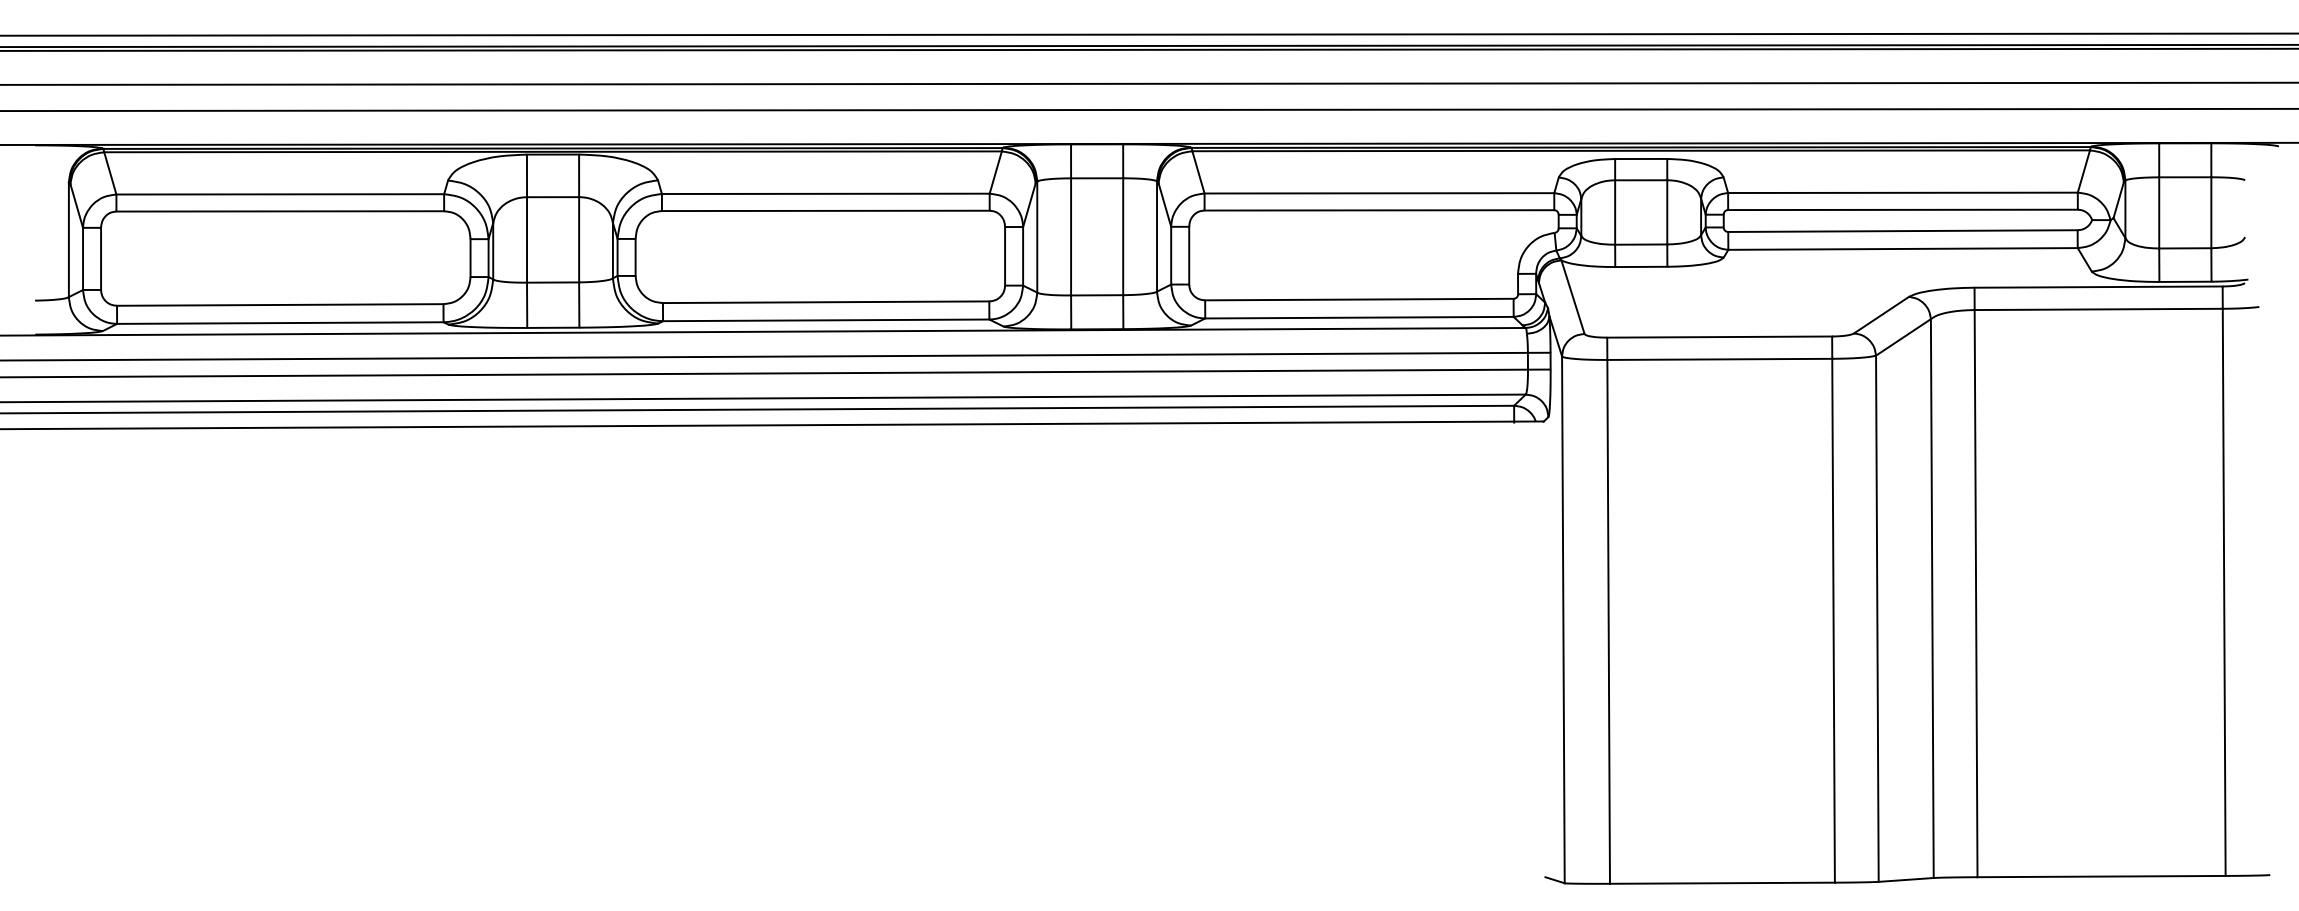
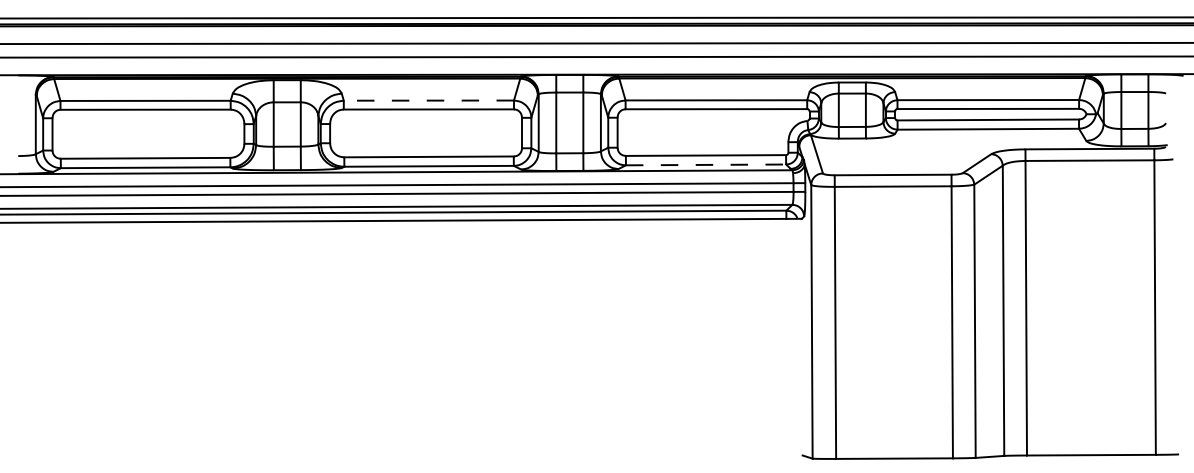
line: (825, 193) -> (428, 100), solid -> dashed
line: (1360, 316) -> (706, 164), solid -> dashed

